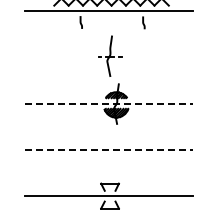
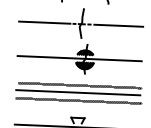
line: (59, 57) -> (44, 22), added
line: (159, 57) -> (118, 26), added
line: (109, 103) -> (80, 58), dashed -> solid
line: (110, 139) -> (79, 85), added
line: (109, 149) -> (78, 92), dashed -> solid
line: (109, 160) -> (78, 100), added

